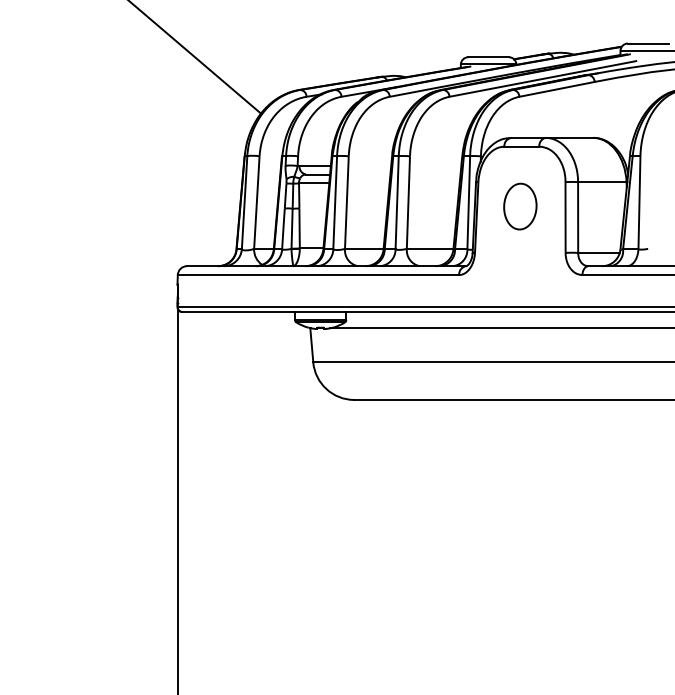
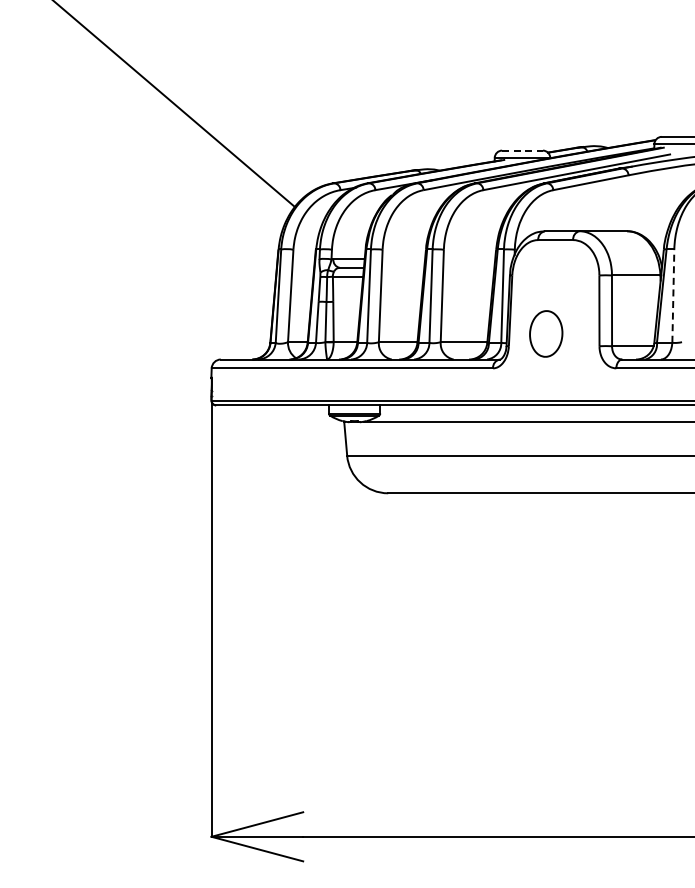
line: (489, 57) -> (523, 150), solid -> dashed
line: (639, 202) -> (673, 295), solid -> dashed
part: (520, 206) -> (546, 333), moved

